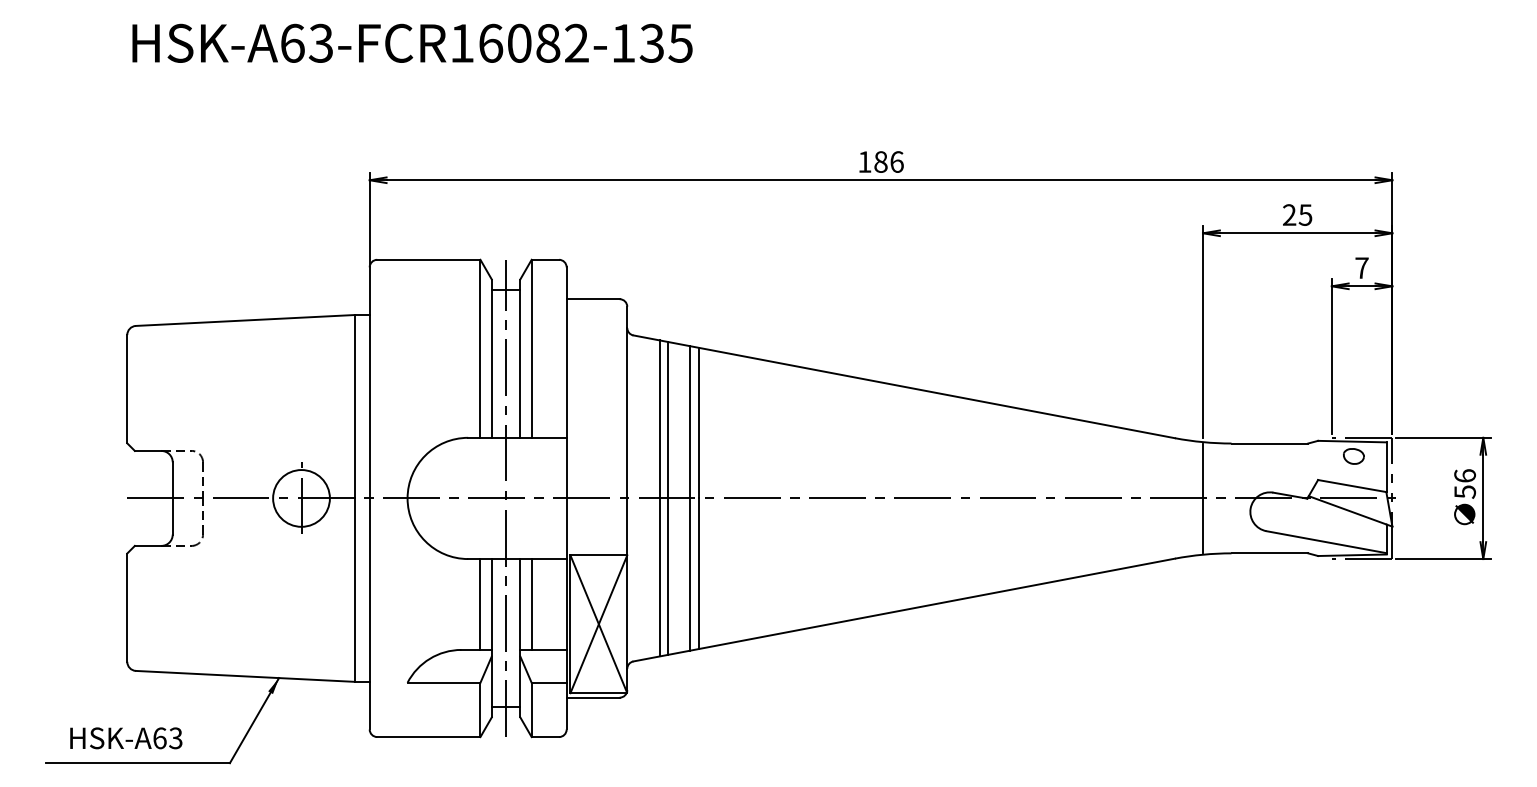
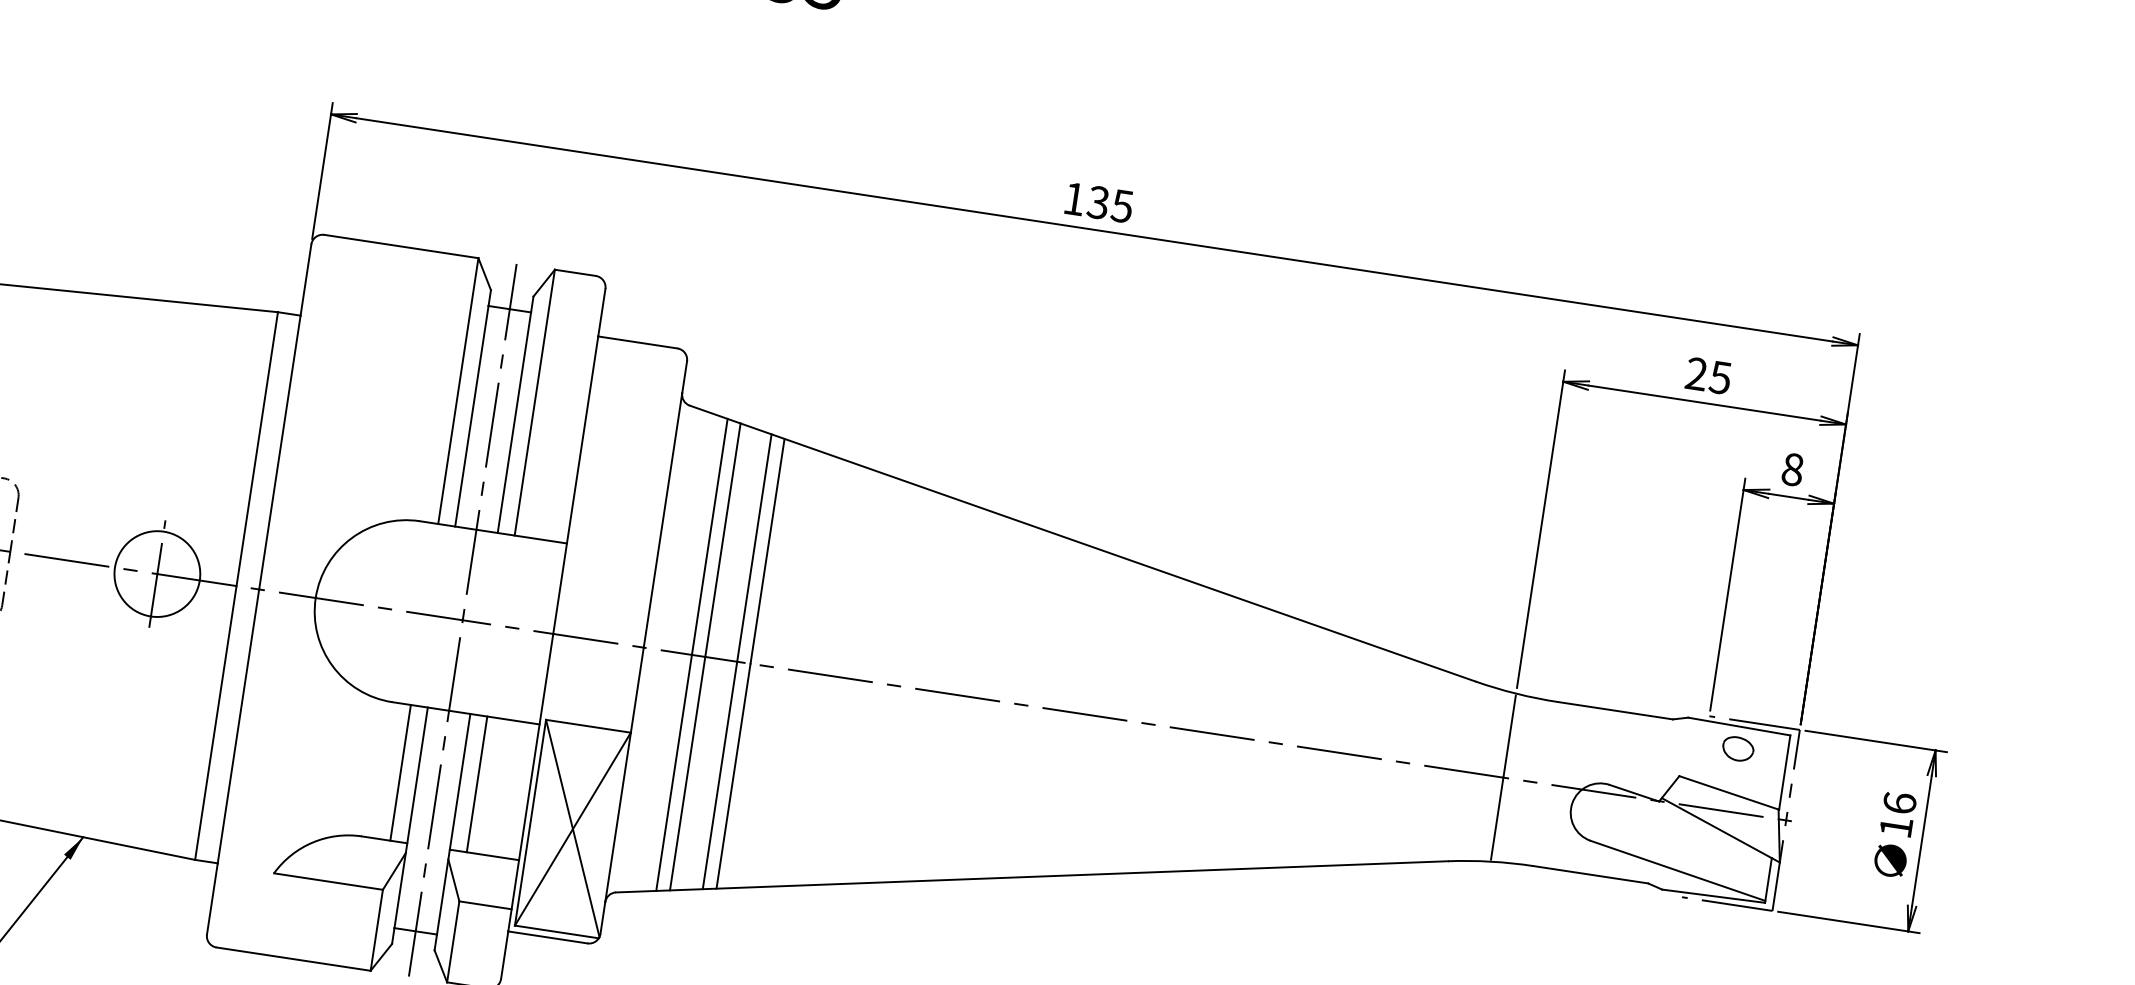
text: (888, 161) -> (1109, 203), 186 -> 135
text: (1361, 268) -> (1791, 470), 7 -> 8
text: (1465, 491) -> (1896, 826), 56 -> 16

